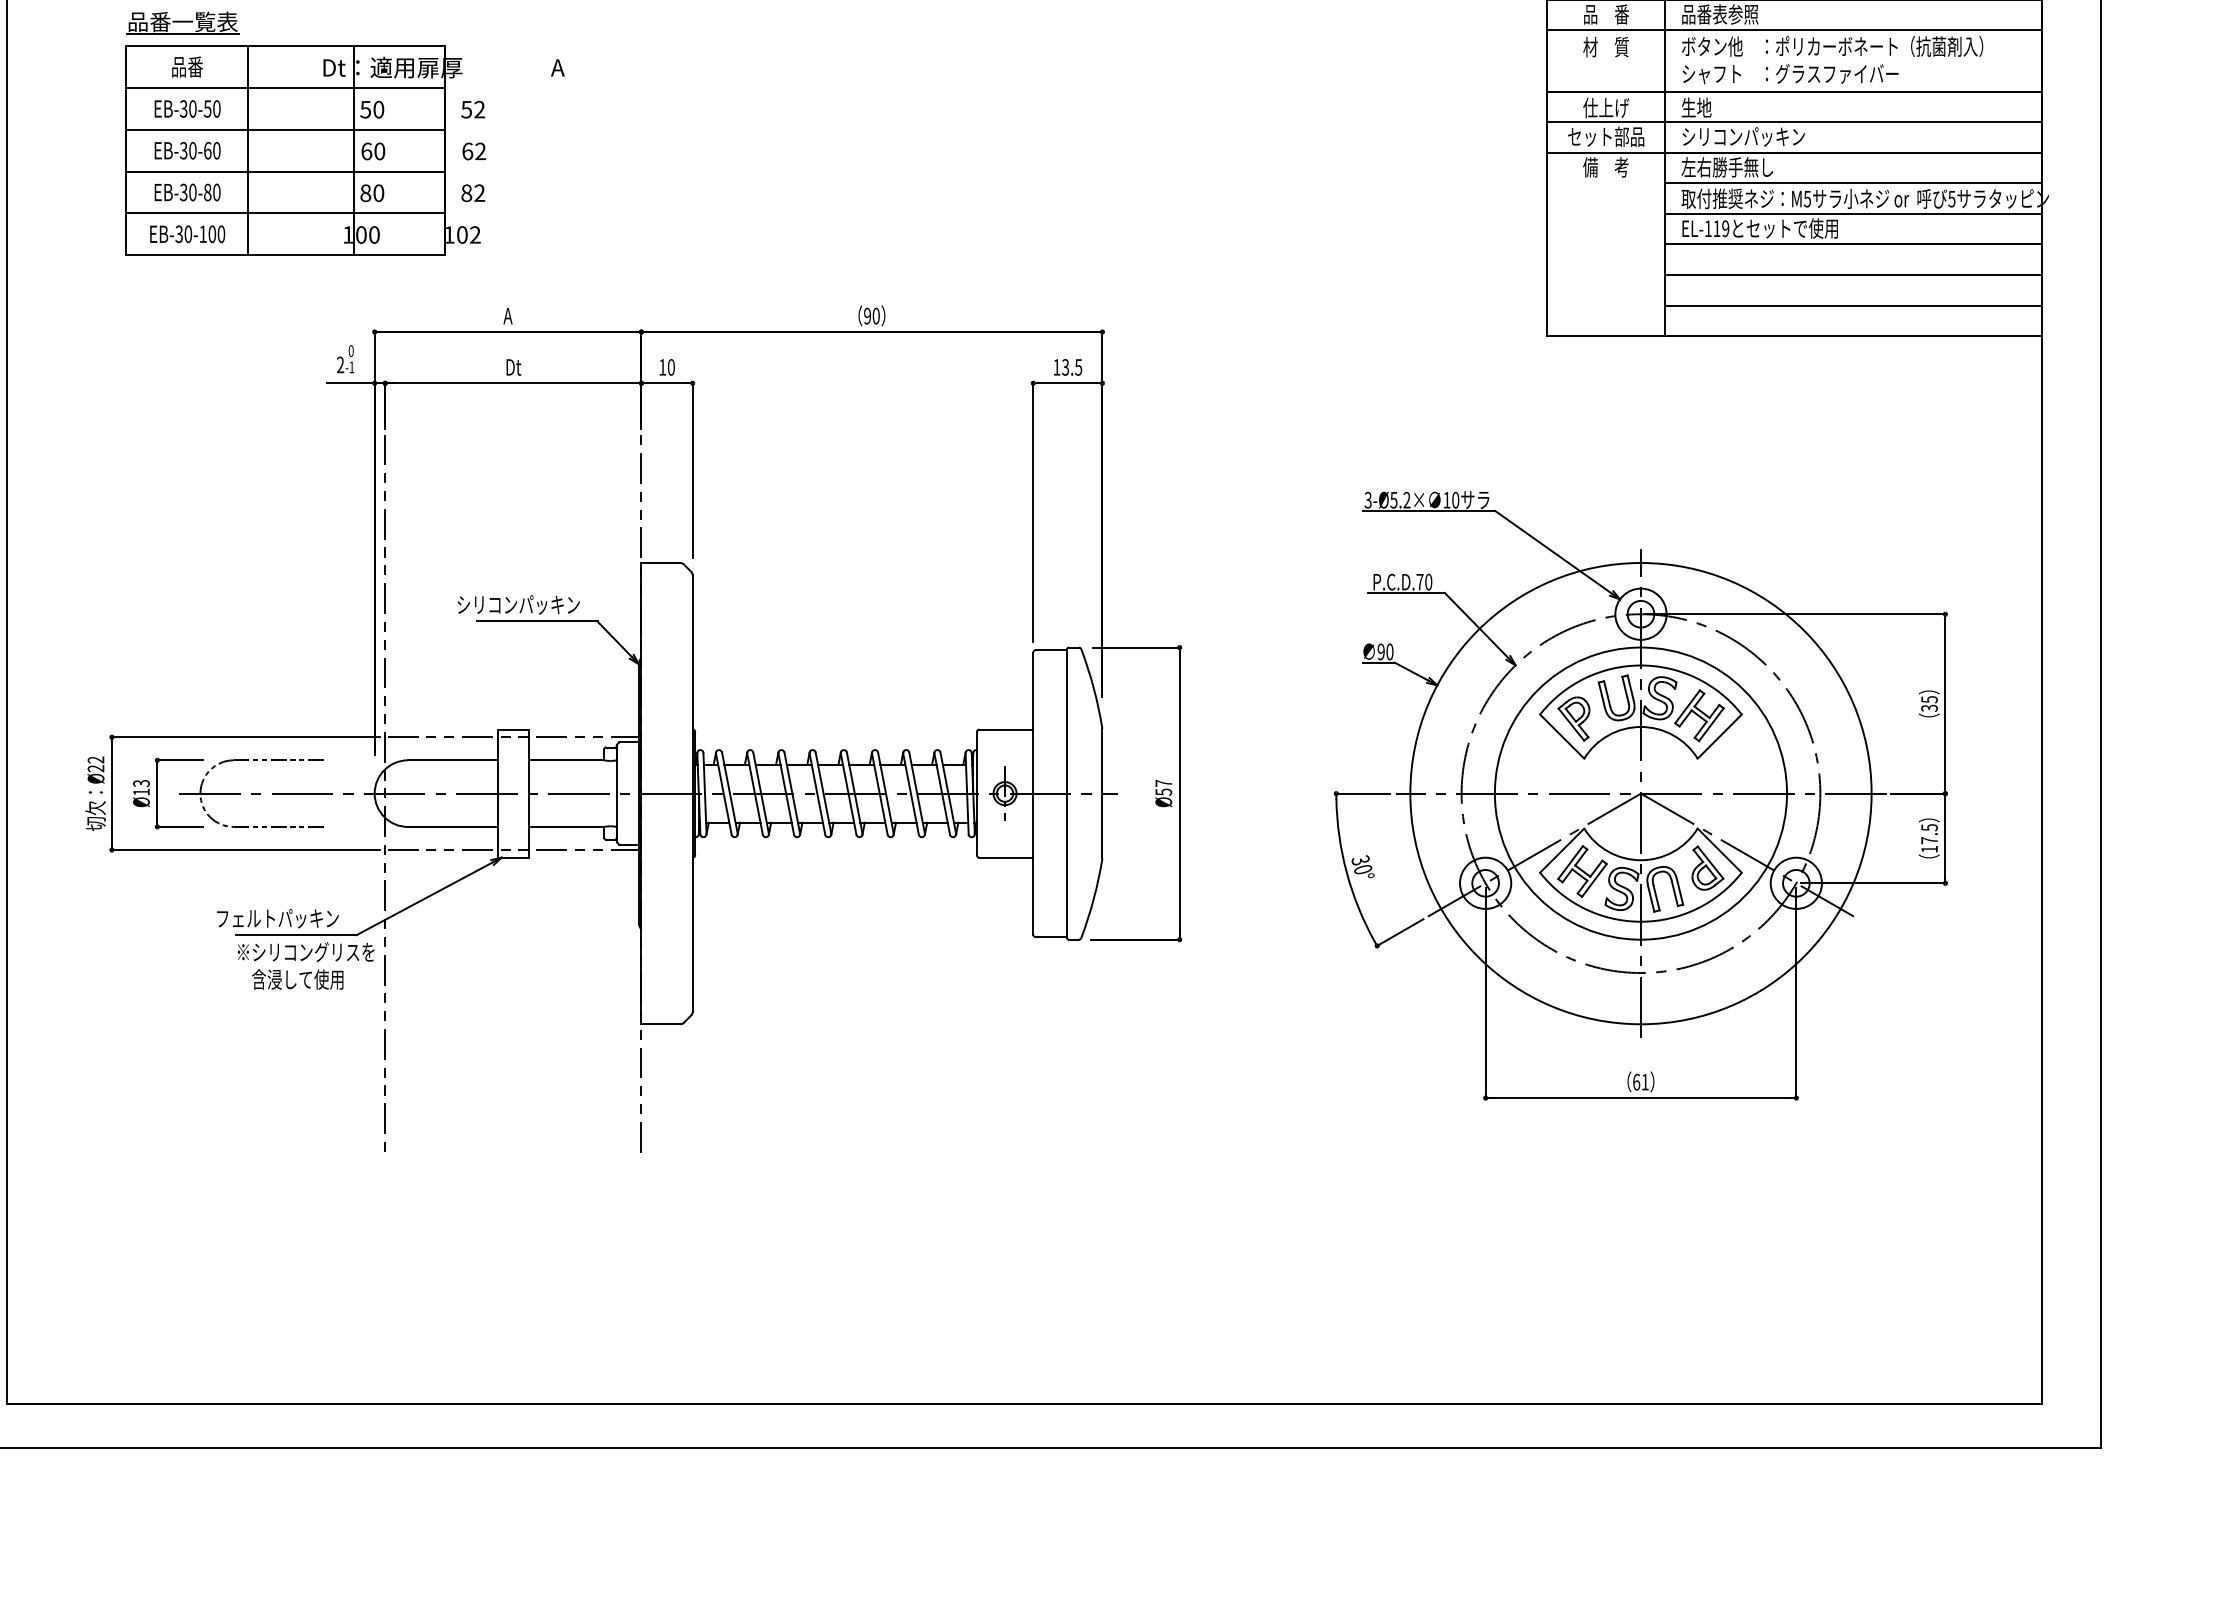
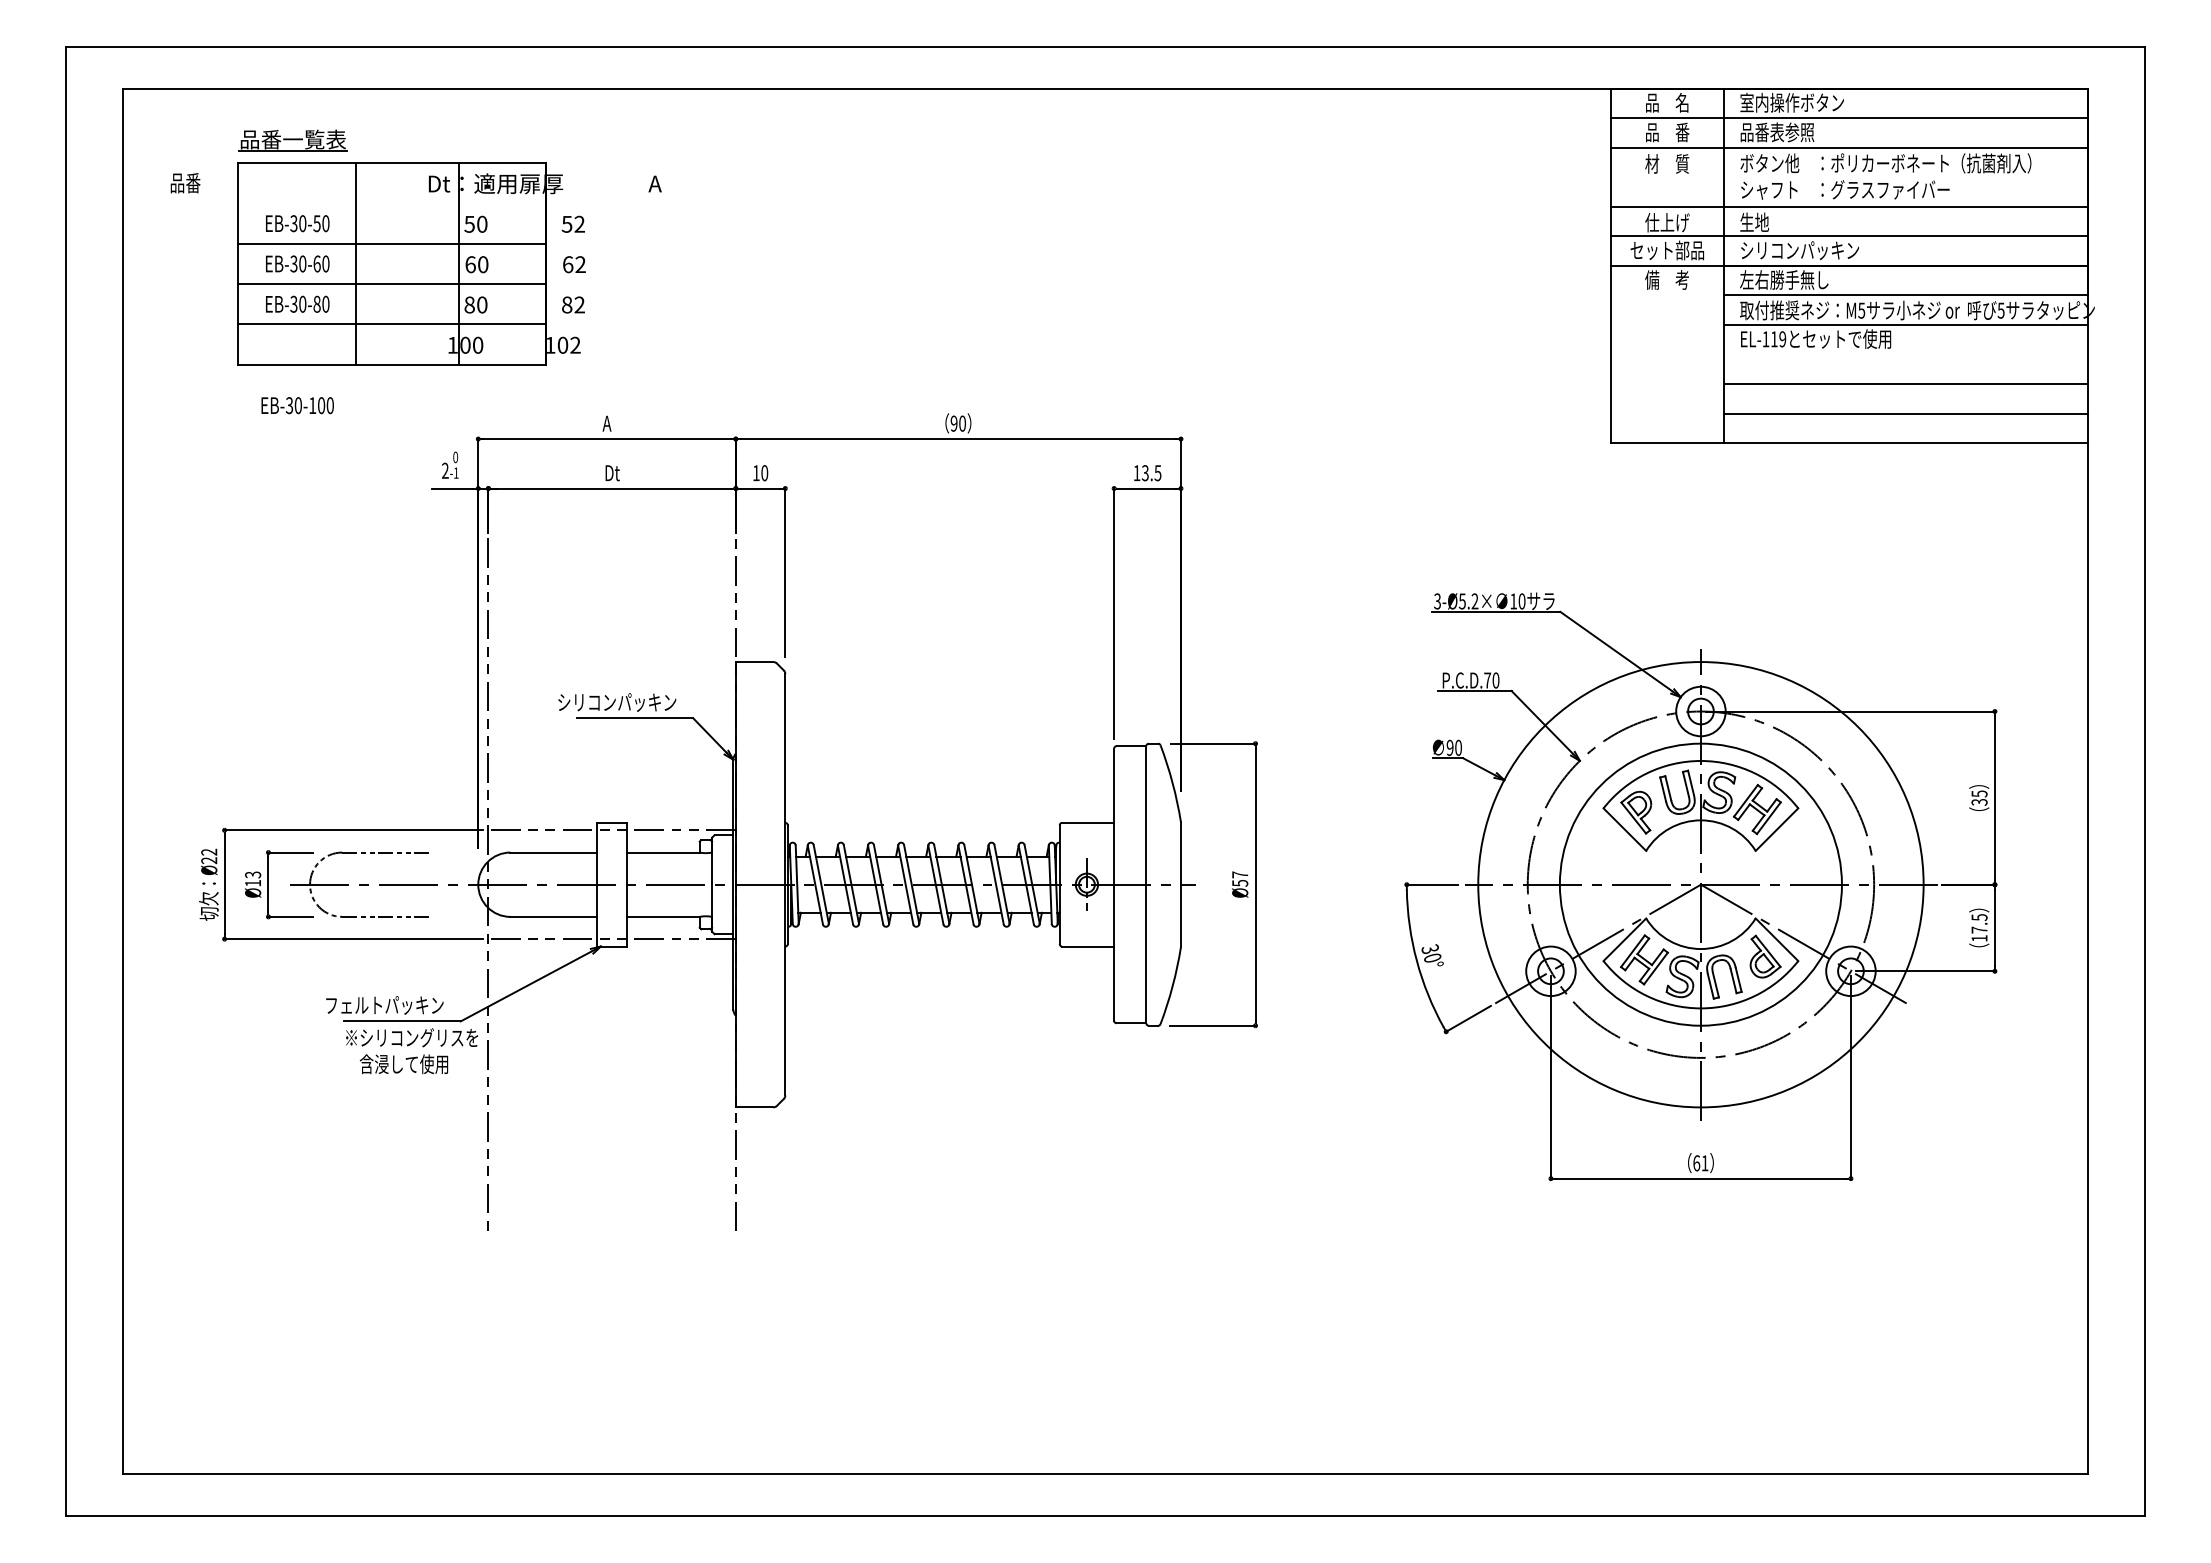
text: (187, 67) -> (185, 183), moved
line: (285, 88) -> (392, 203), removed
text: (187, 234) -> (297, 405), moved
line: (1852, 244) -> (1905, 354), removed

